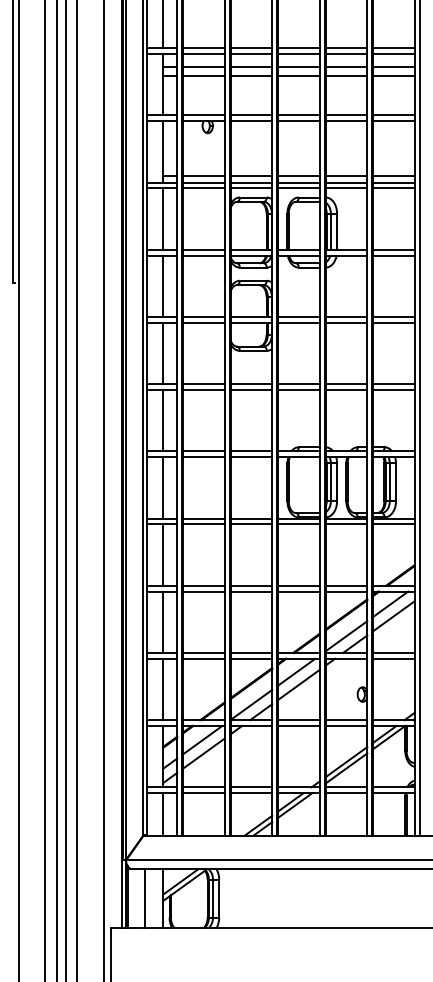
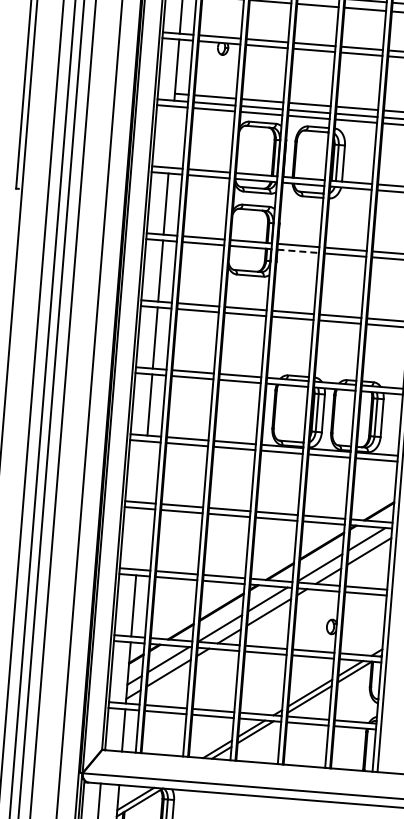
line: (163, 218) -> (171, 136), removed
line: (298, 322) -> (297, 250), solid -> dashed
line: (163, 554) -> (144, 471), removed
line: (163, 621) -> (139, 538), removed

